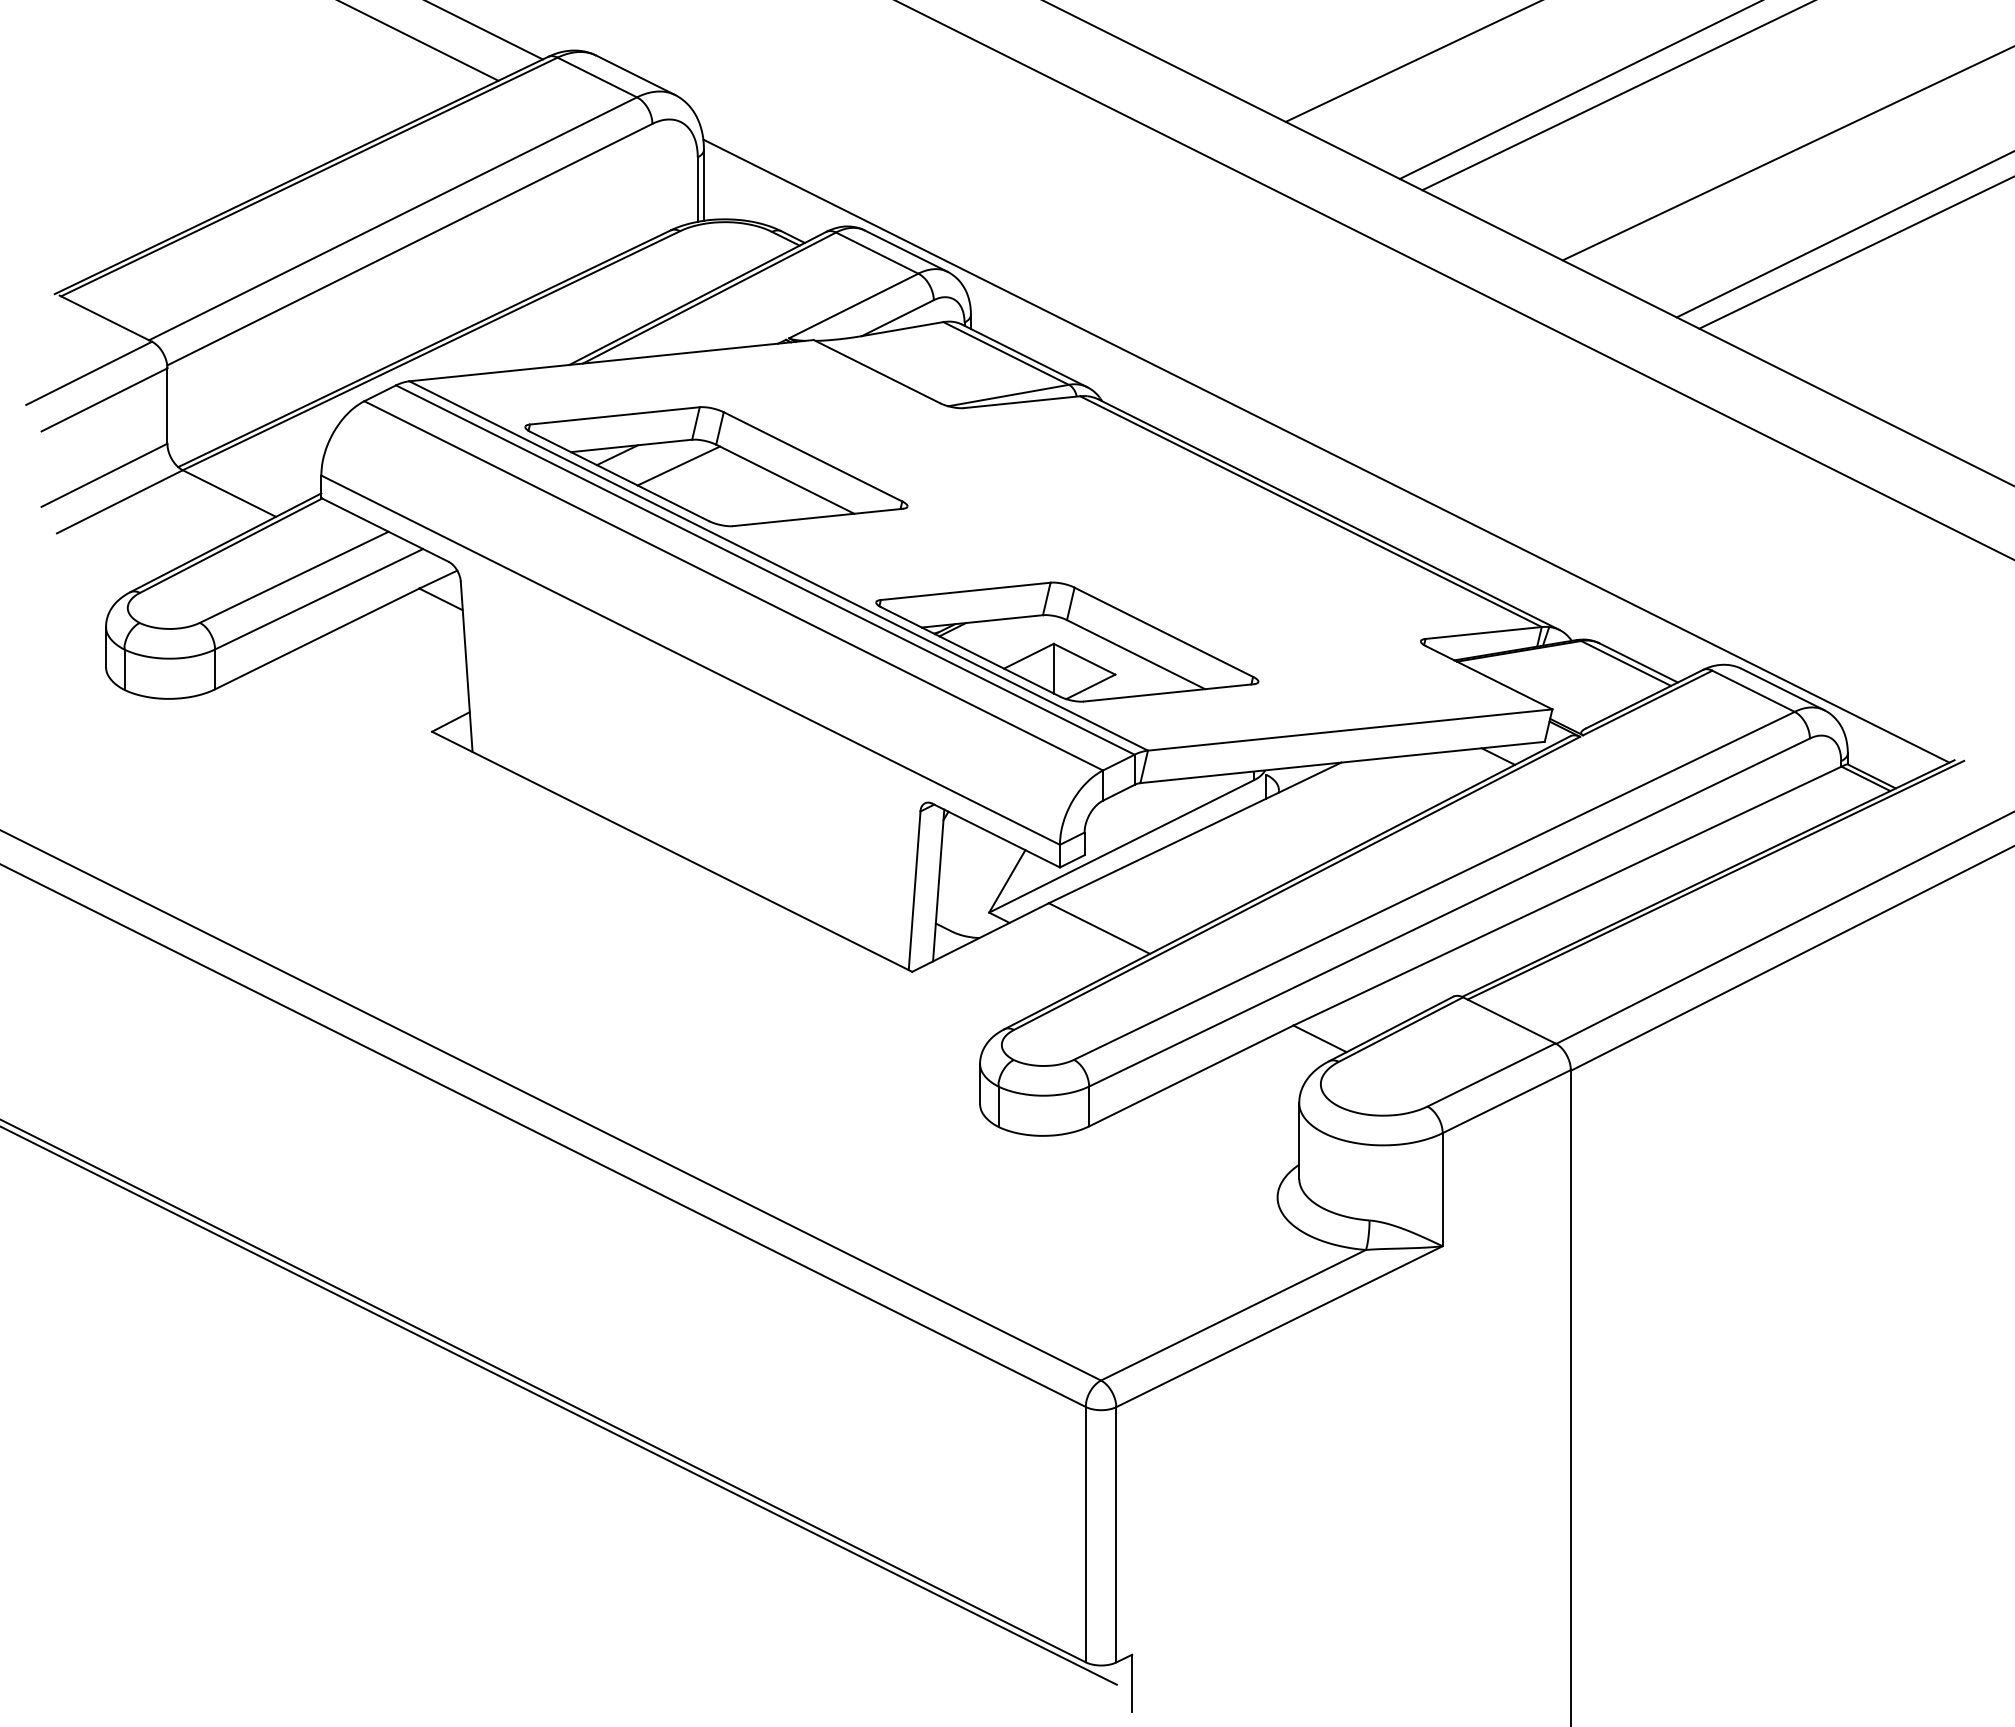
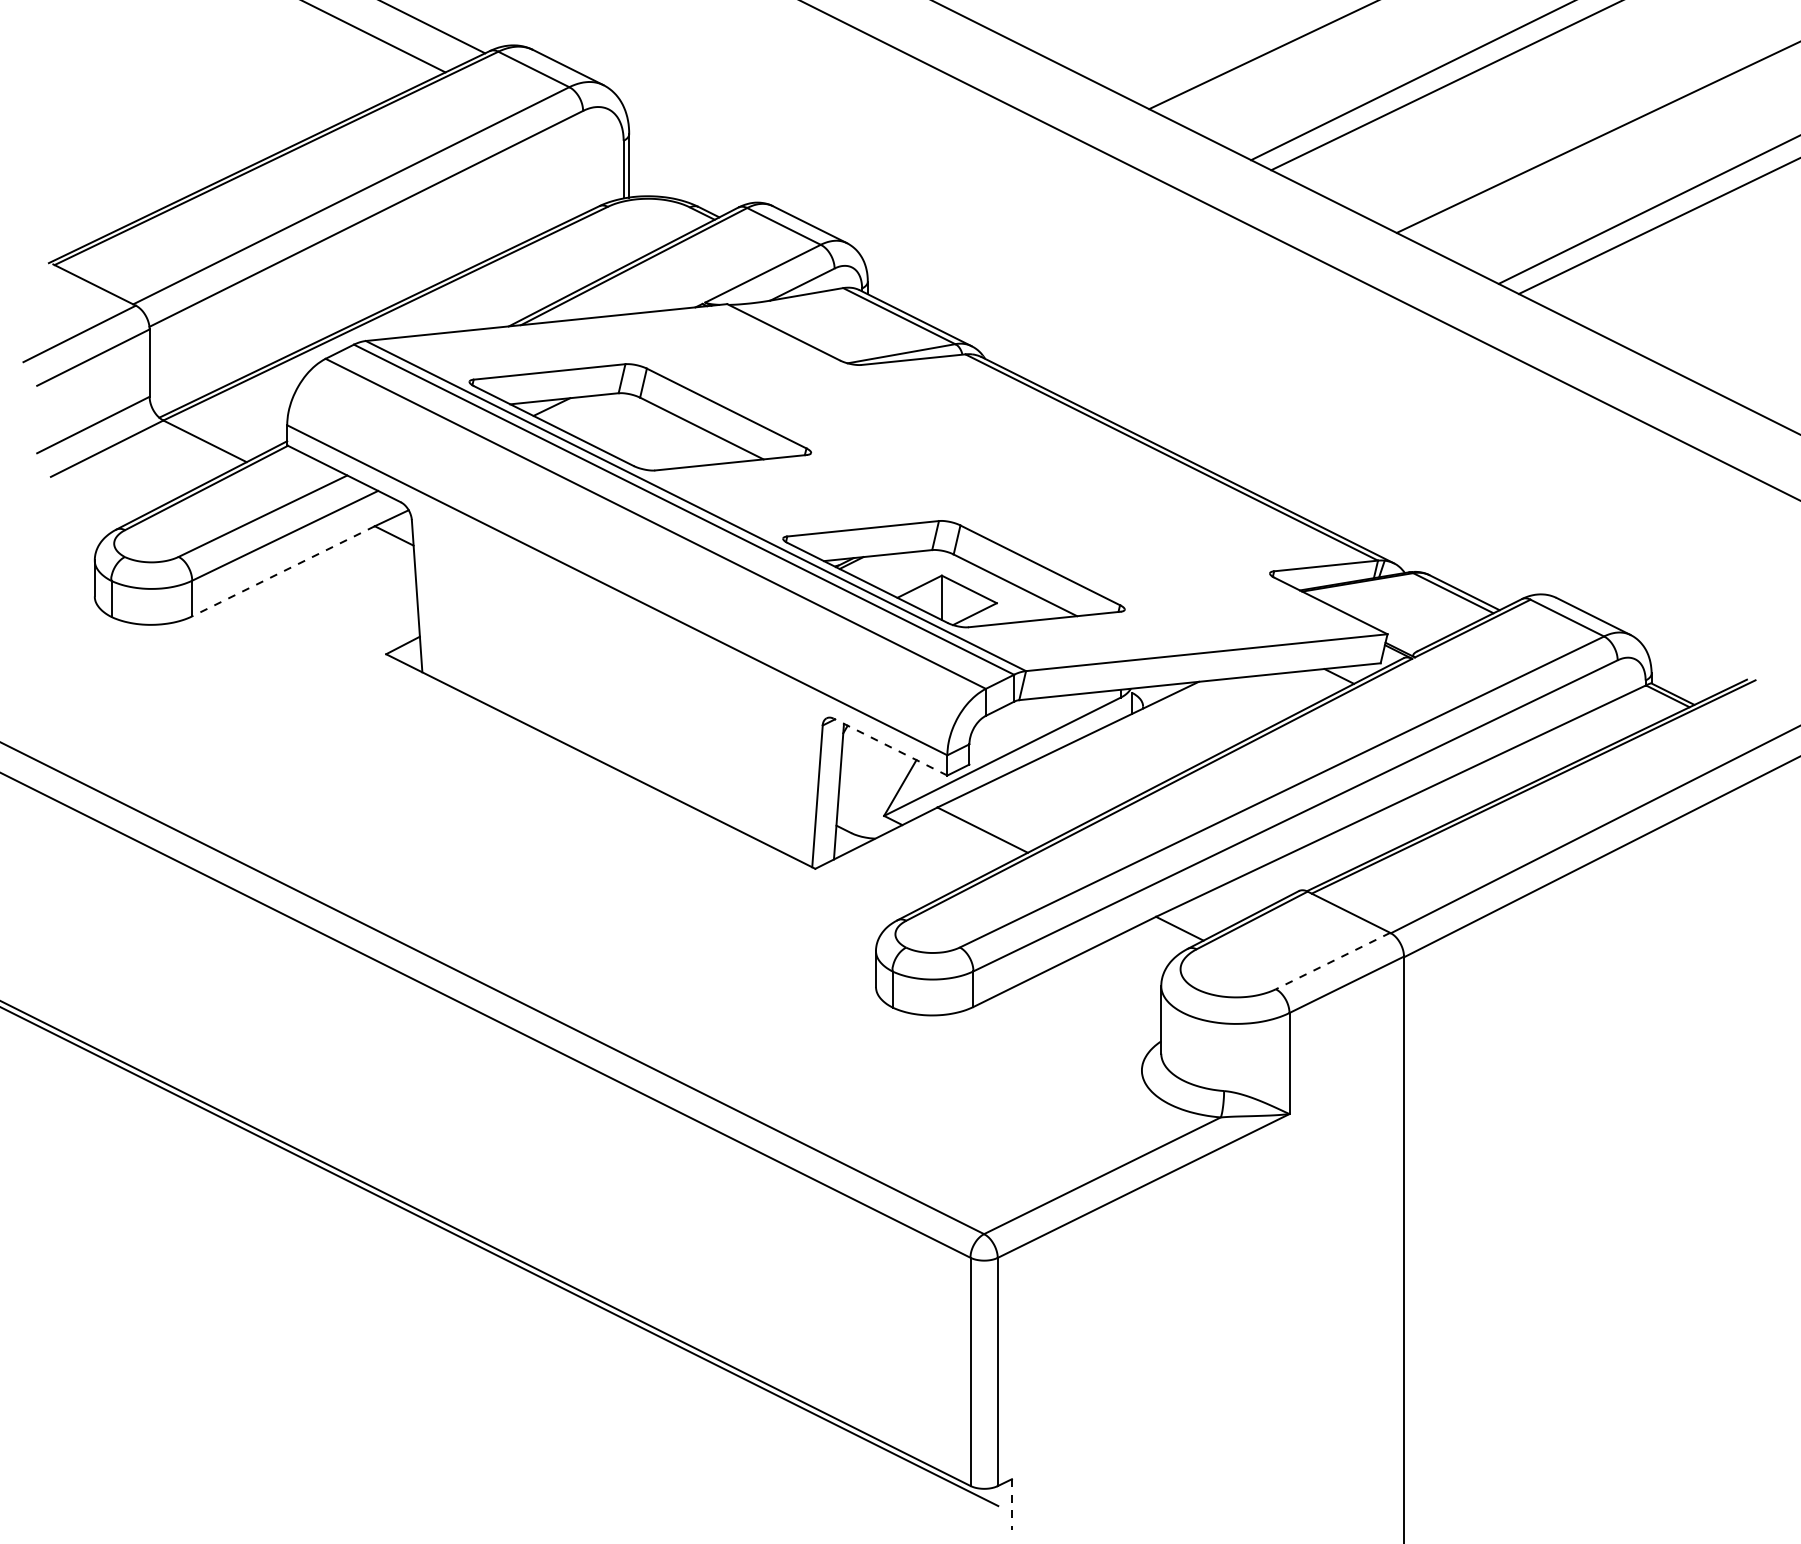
line: (1326, 450) -> (1185, 402), removed
line: (678, 465) -> (606, 416), removed
line: (317, 638) -> (283, 570), solid -> dashed
line: (995, 835) -> (889, 746), solid -> dashed
line: (1491, 1075) -> (1333, 961), solid -> dashed
line: (1132, 1683) -> (1012, 1504), solid -> dashed

